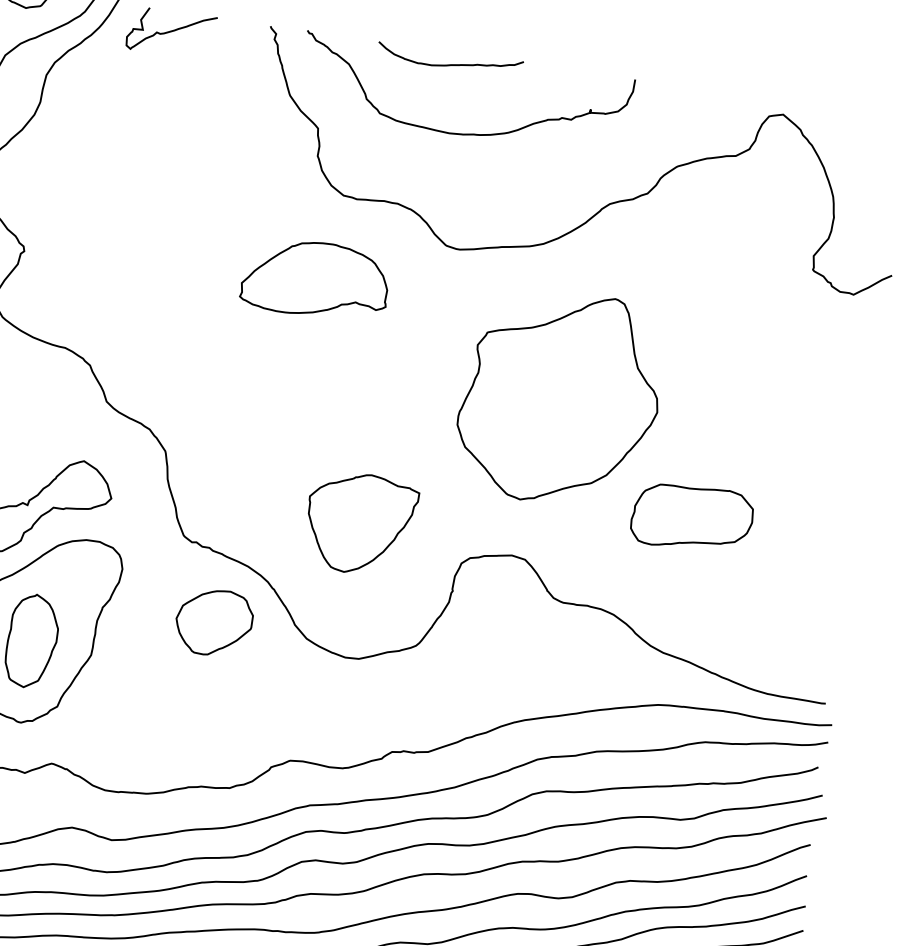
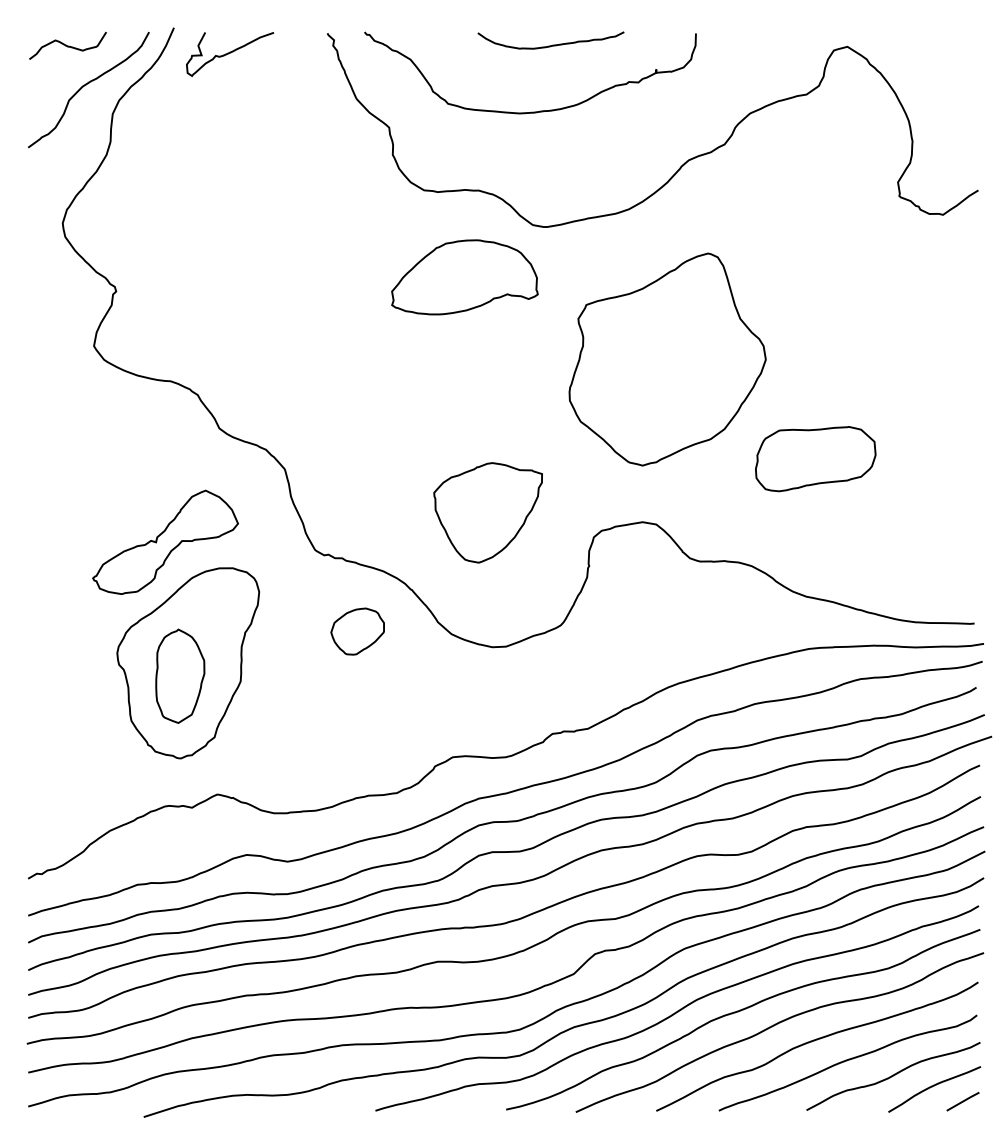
curve: (451, 63) -> (552, 44), moved
part: (315, 279) -> (464, 277), moved
part: (213, 622) -> (357, 631), size x0.7

